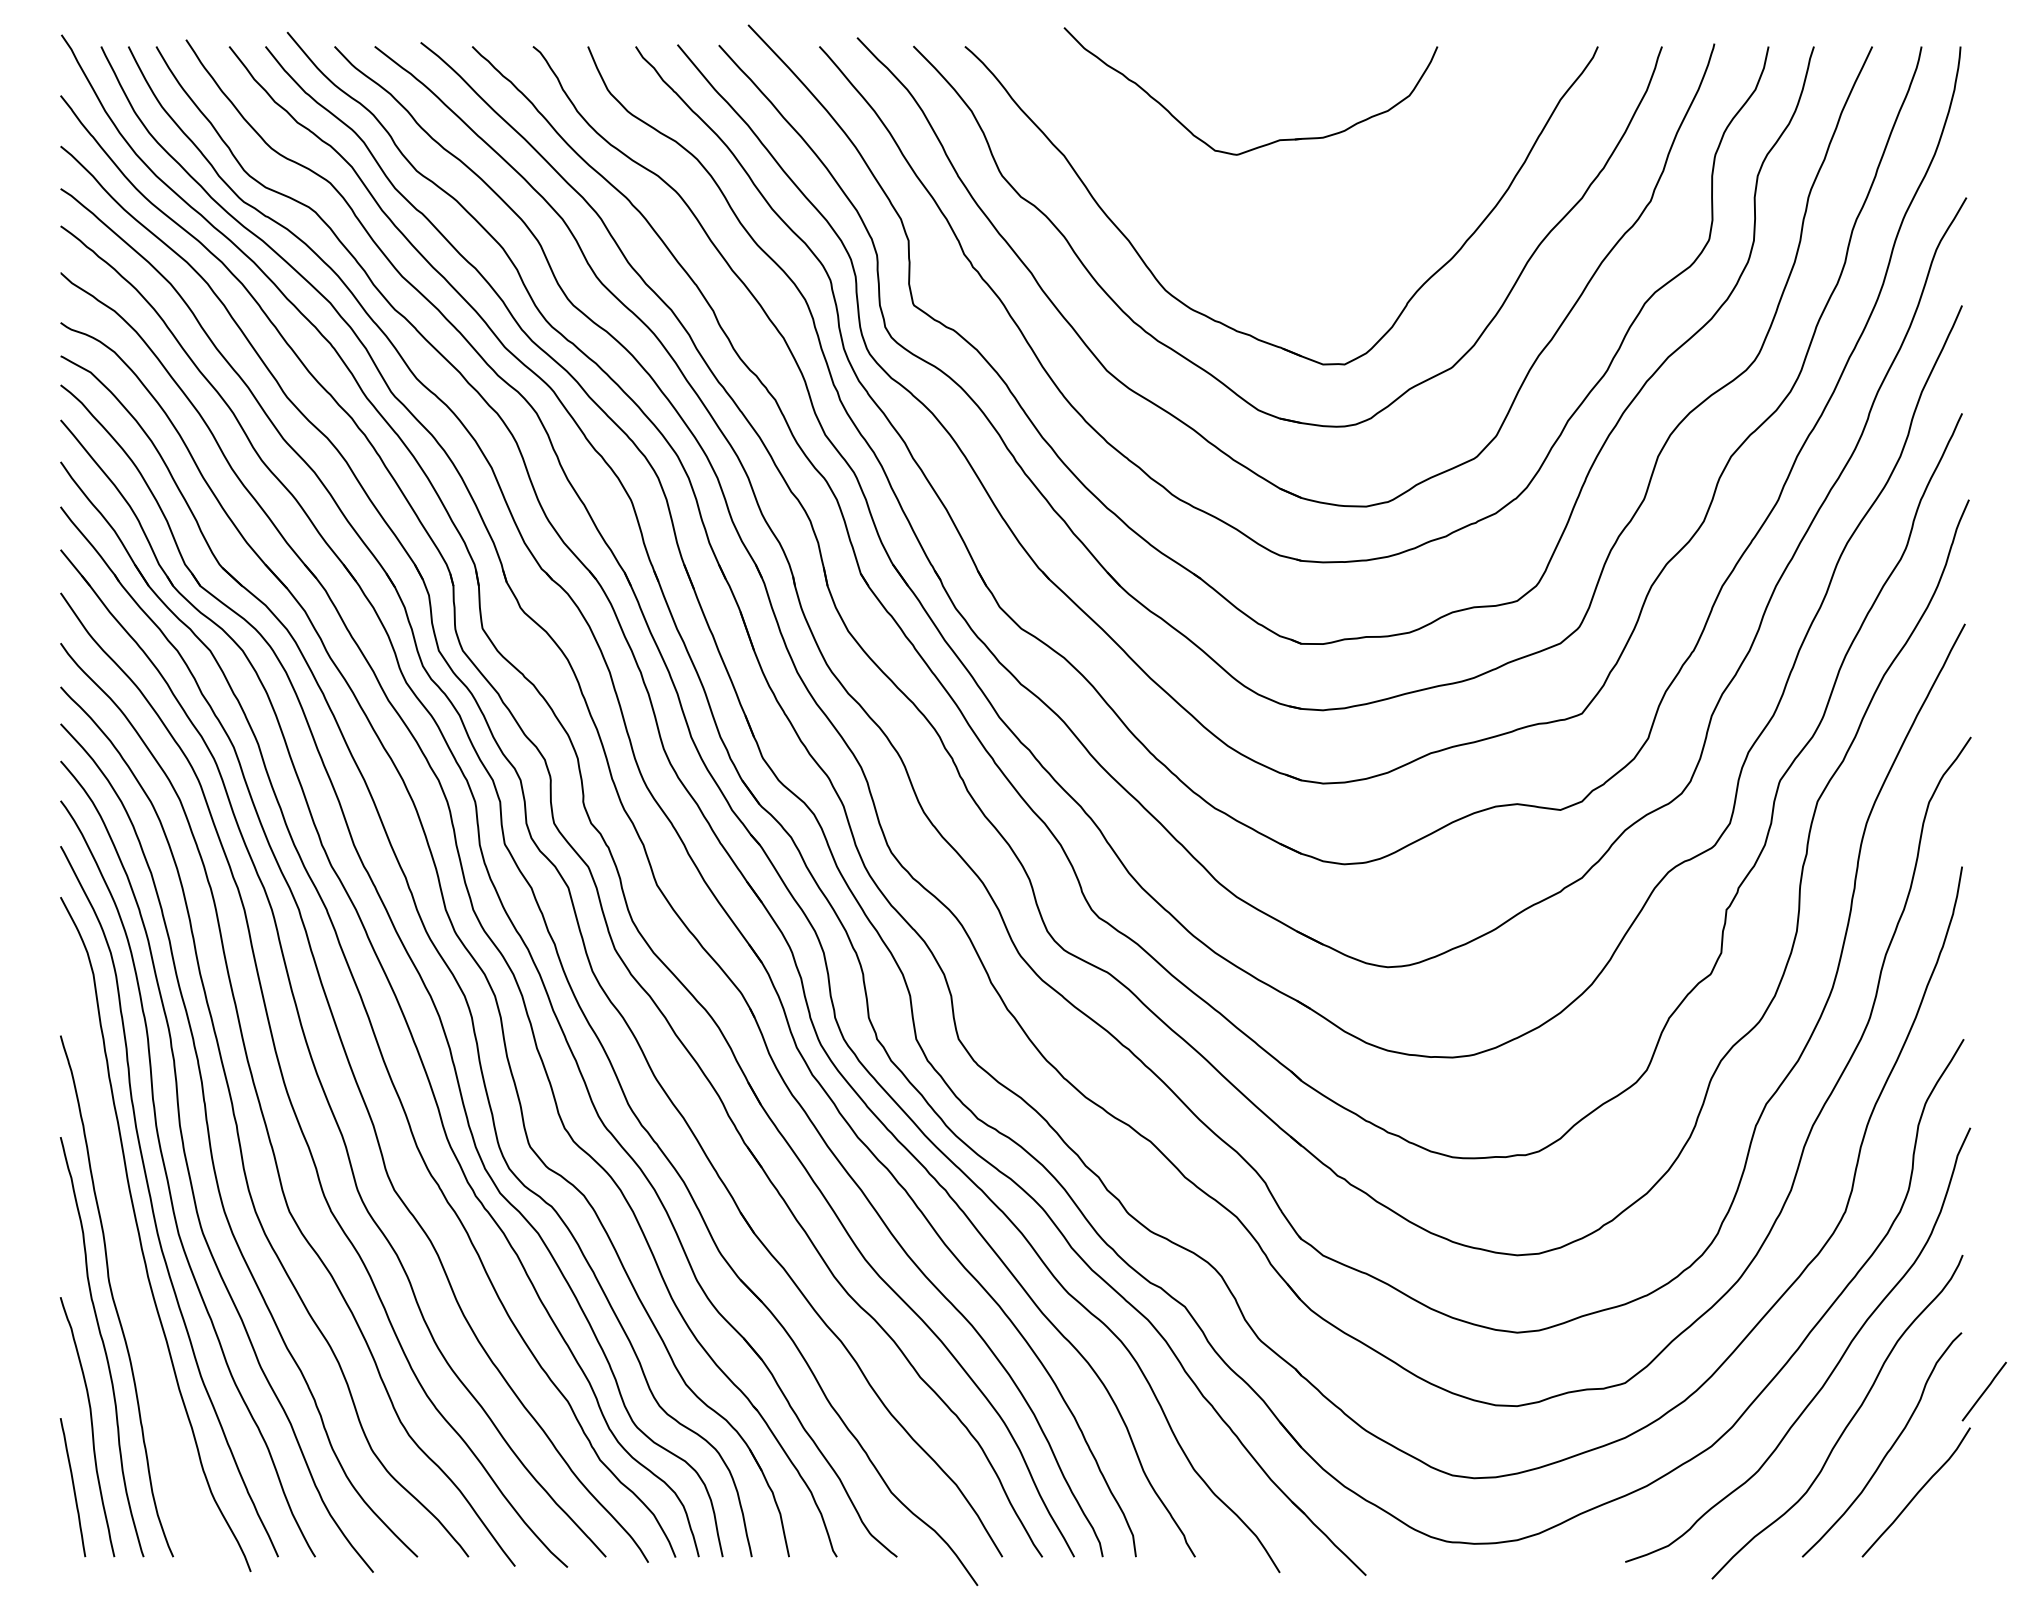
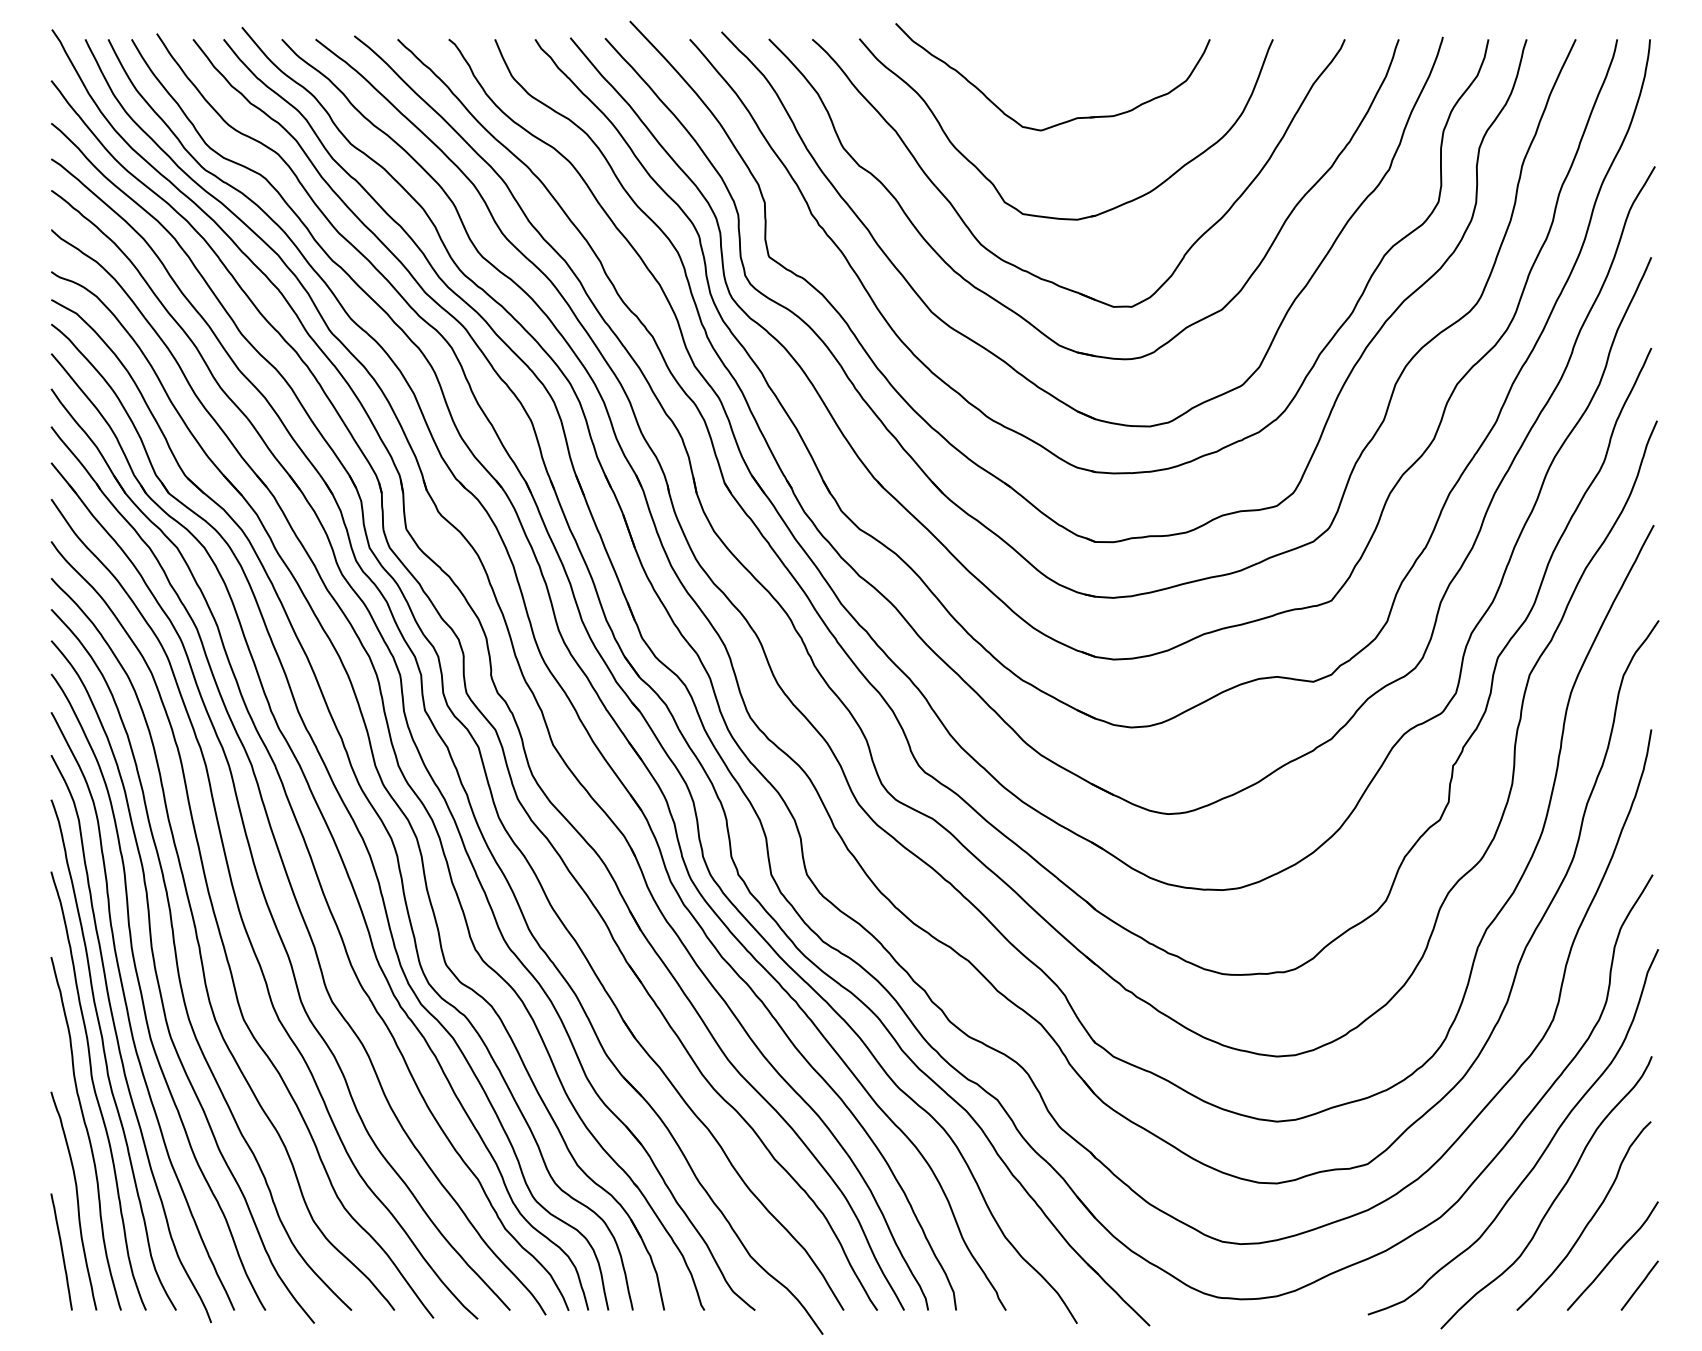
part: (1249, 257) -> (1051, 216), added
curve: (125, 1253) -> (105, 1055), added
line: (1983, 1391) -> (1639, 1285), moved

